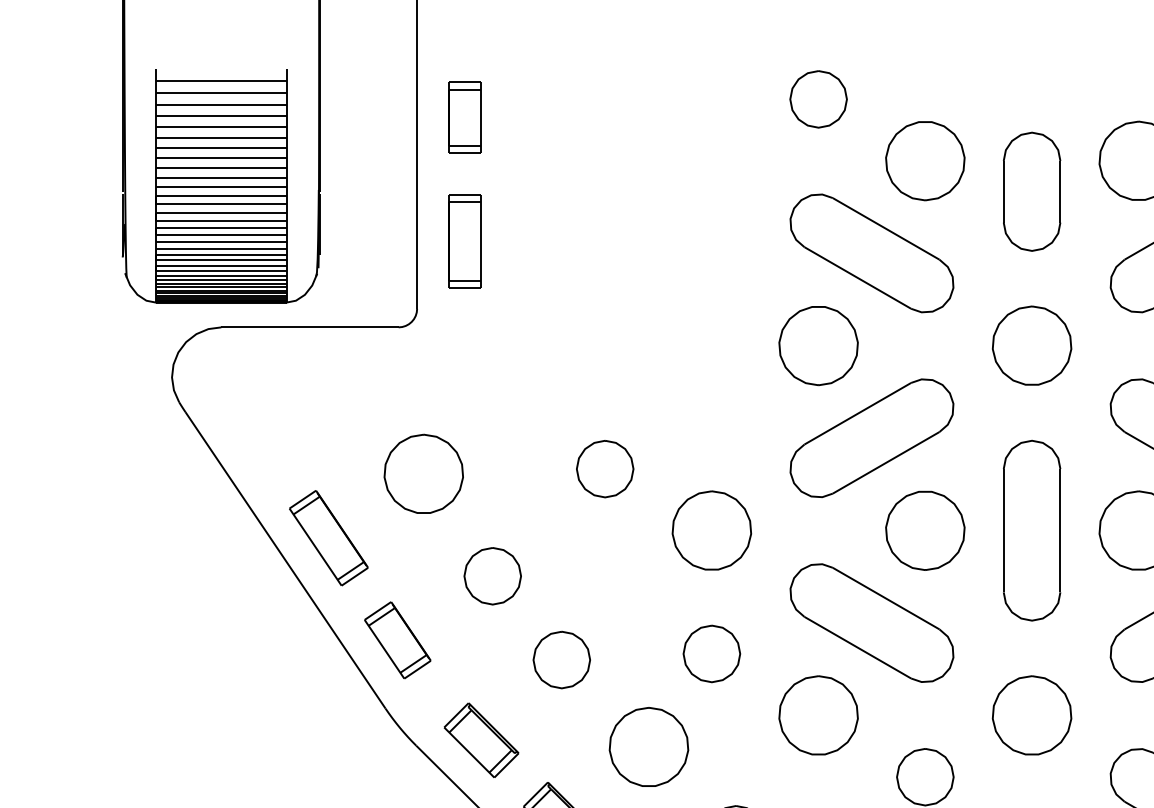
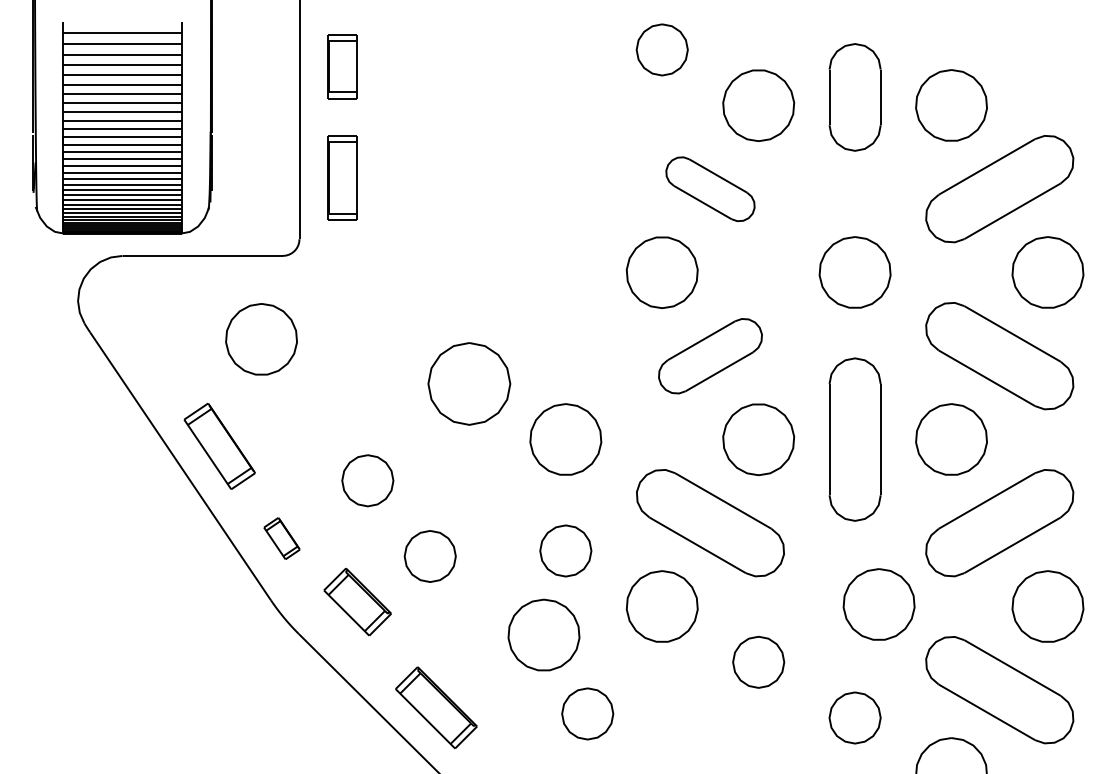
part: (1031, 191) -> (854, 97), moved
part: (872, 253) -> (710, 189), size x0.6
part: (872, 438) -> (710, 356), size x0.7
part: (605, 468) -> (469, 383), size x1.6
part: (423, 474) -> (261, 339), moved
part: (397, 640) -> (281, 538), size x0.6
part: (1031, 715) -> (878, 604), moved
part: (481, 740) -> (357, 602), moved
part: (648, 746) -> (543, 634), moved

